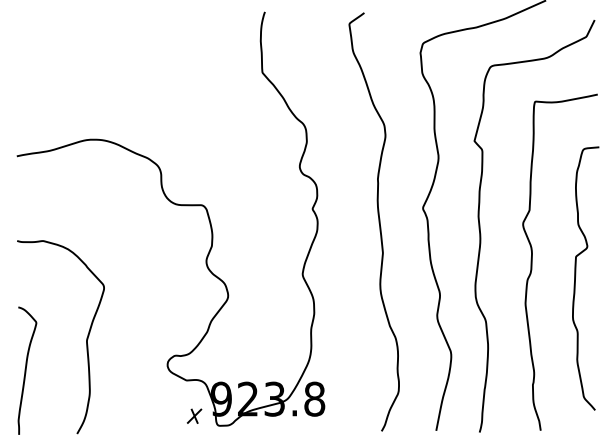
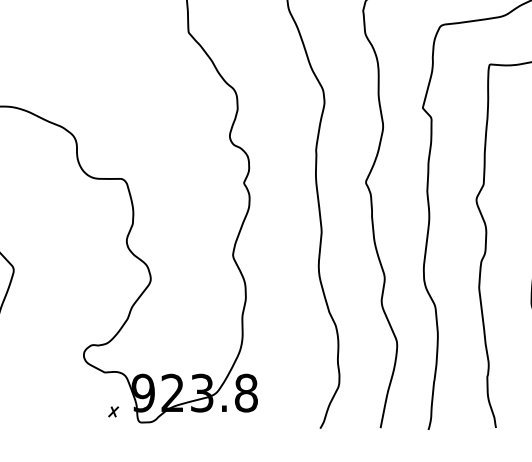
part: (194, 415) -> (113, 411), size x0.6

